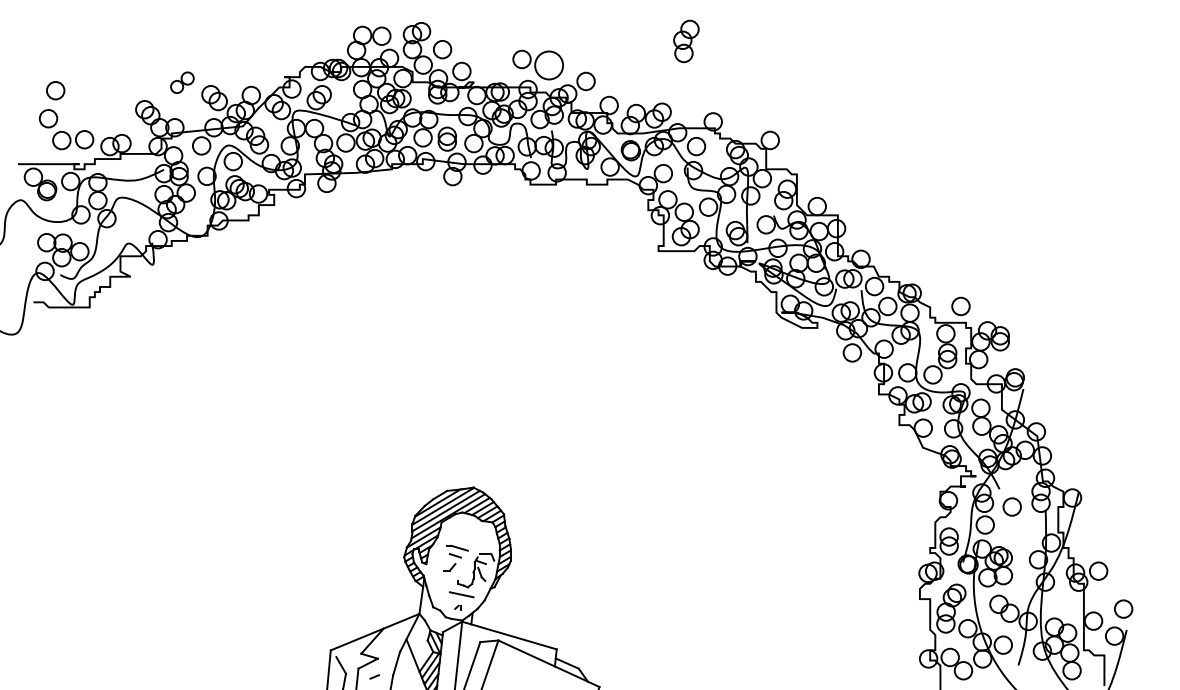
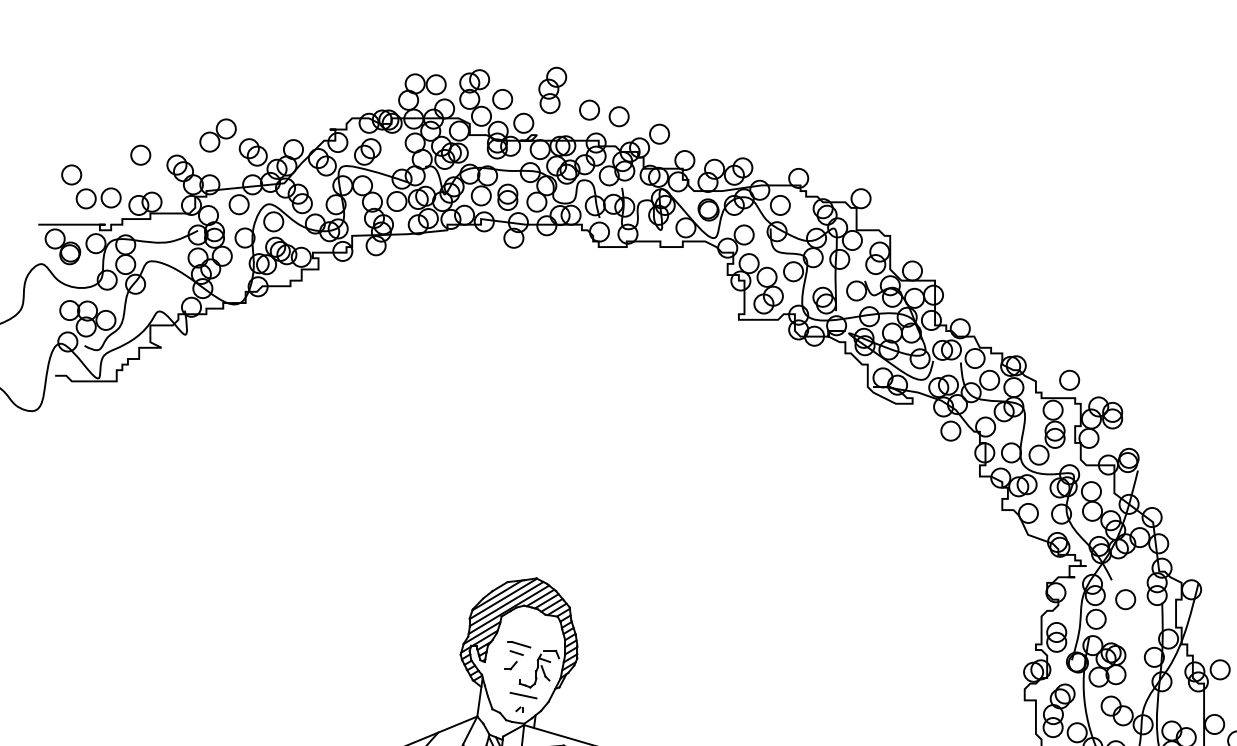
part: (686, 41) -> (552, 90), moved
circle: (548, 65) -> (618, 116), size x0.62
part: (182, 82) -> (218, 135), size x1.43
circle: (55, 90) -> (140, 155), moved

